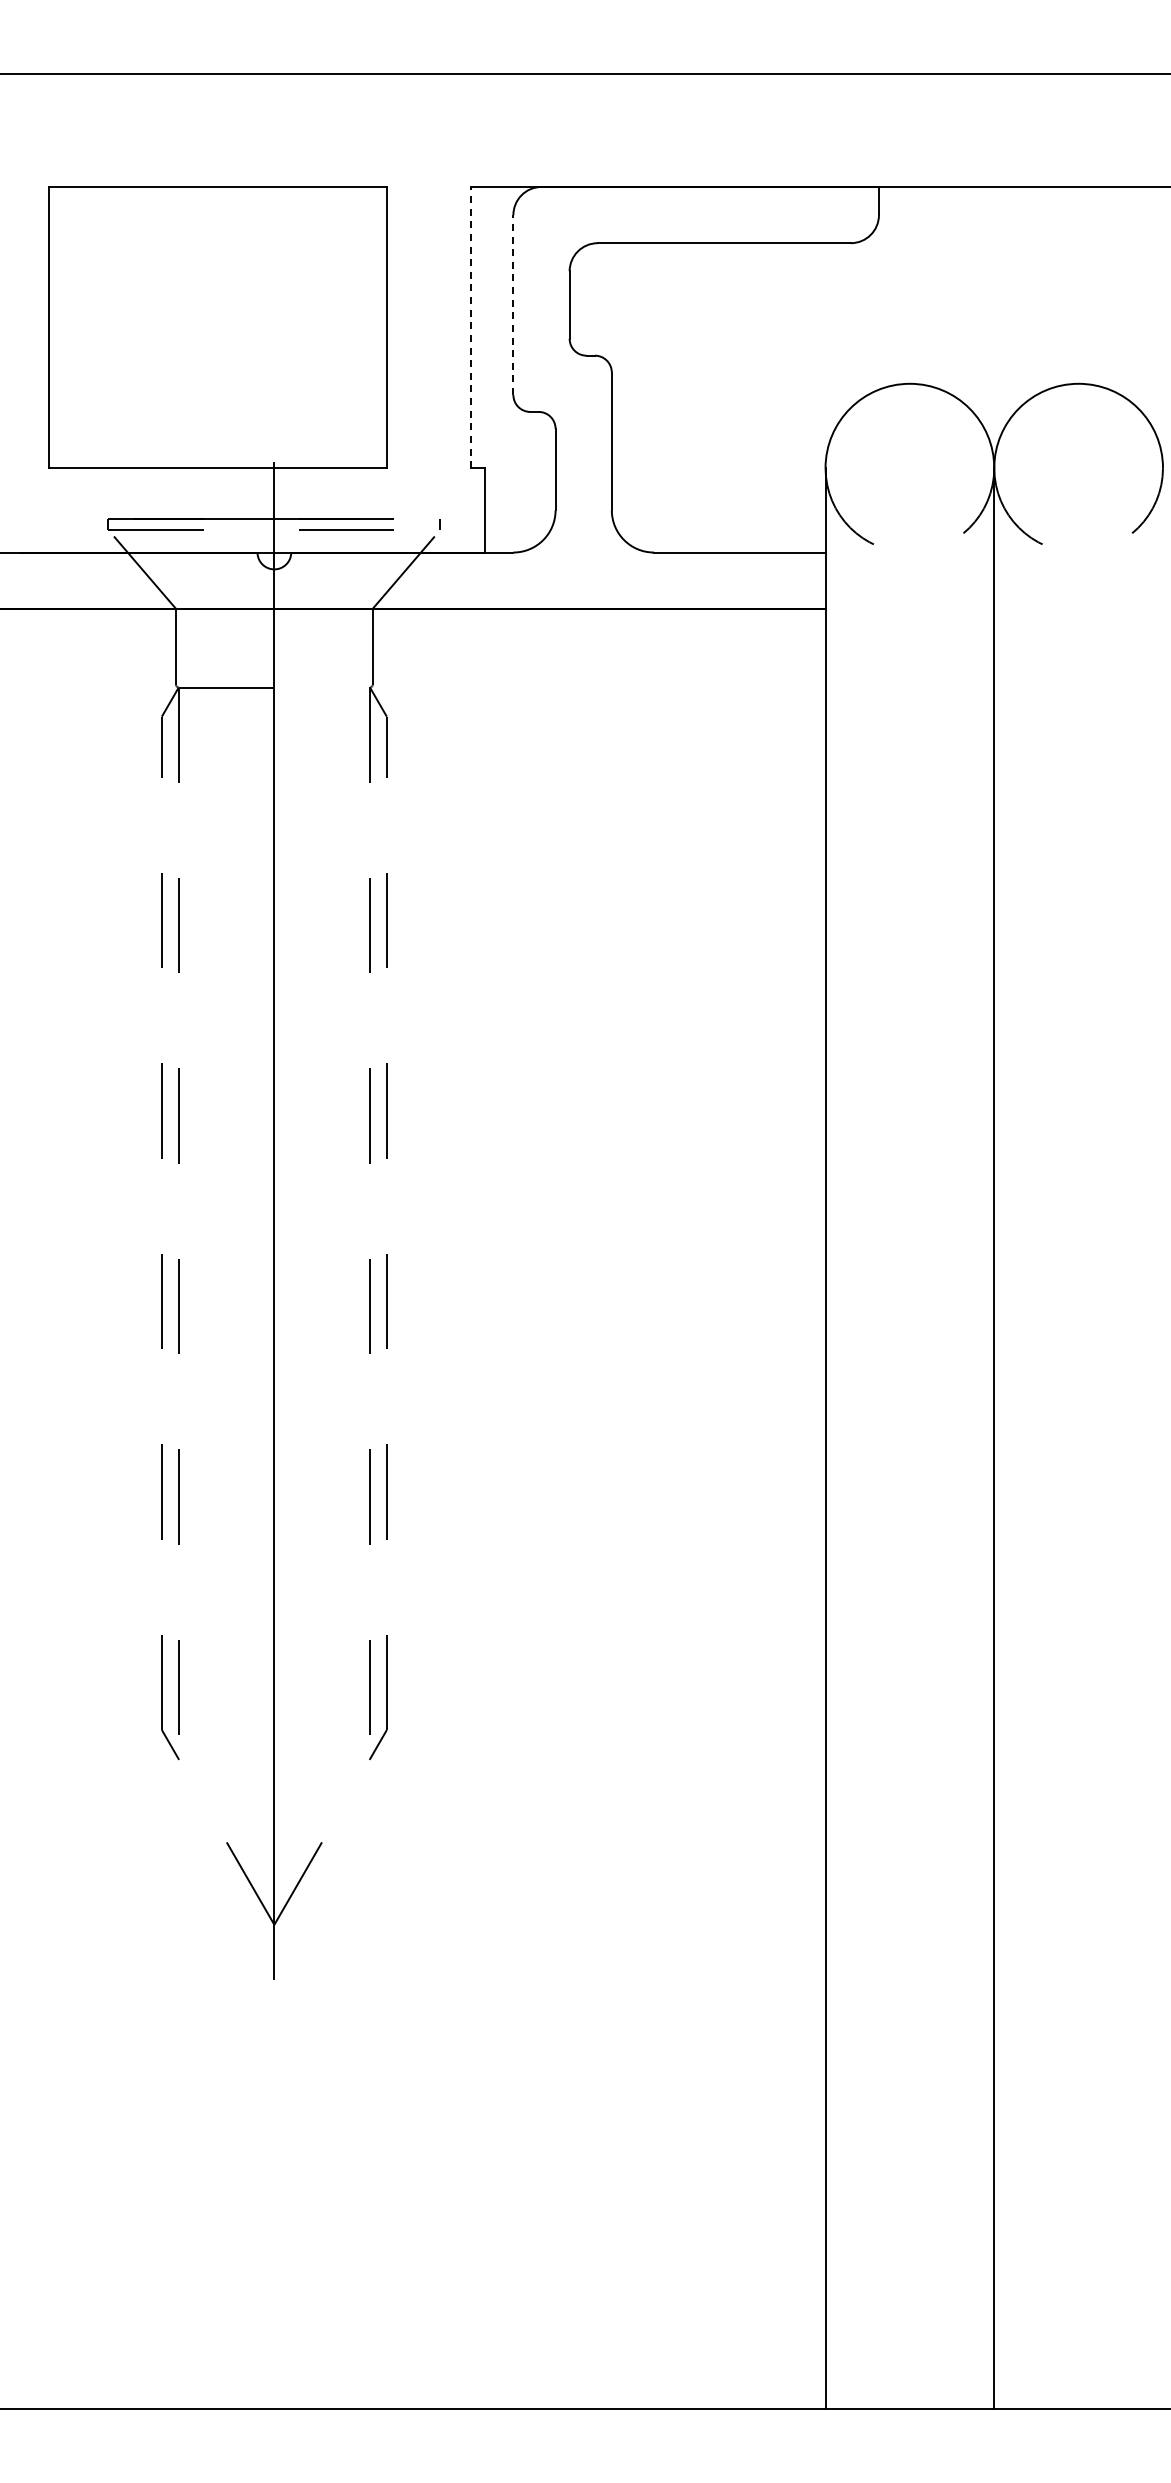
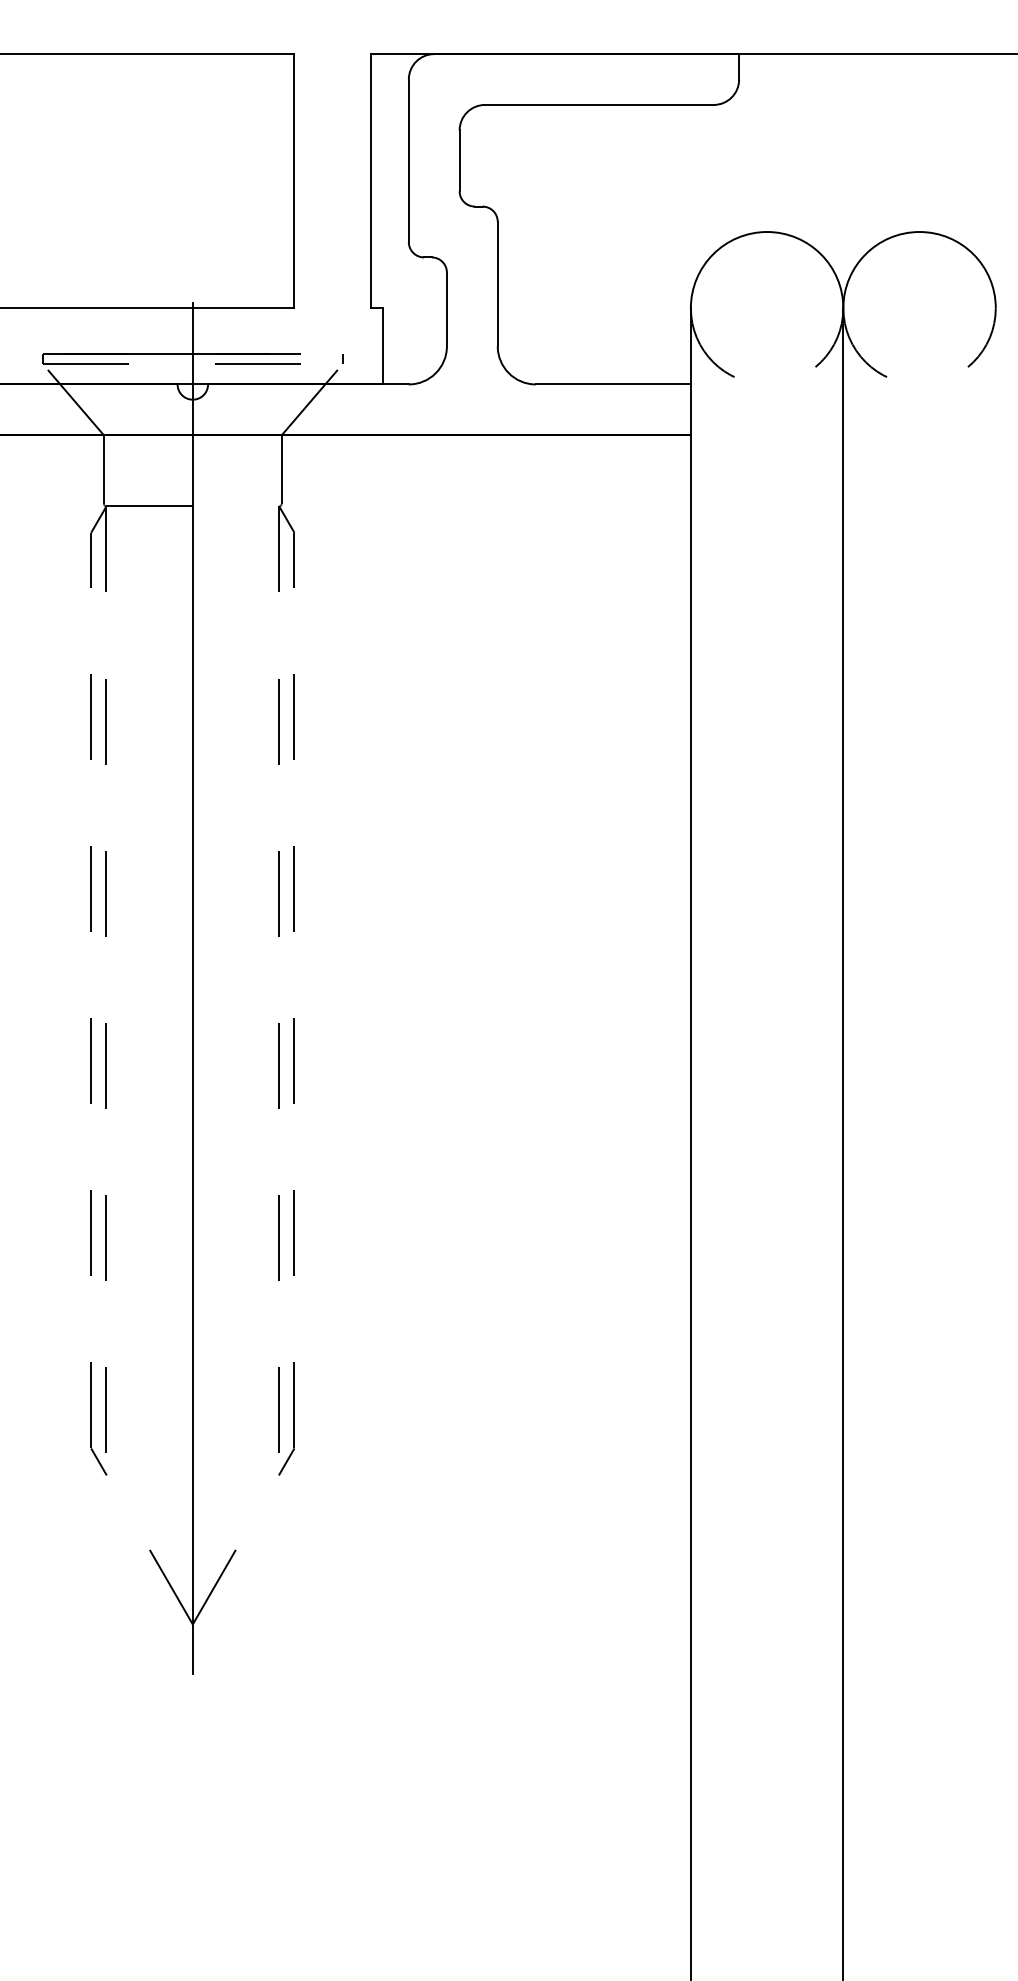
line: (513, 305) -> (408, 161), dashed -> solid
line: (471, 327) -> (370, 181), dashed -> solid

